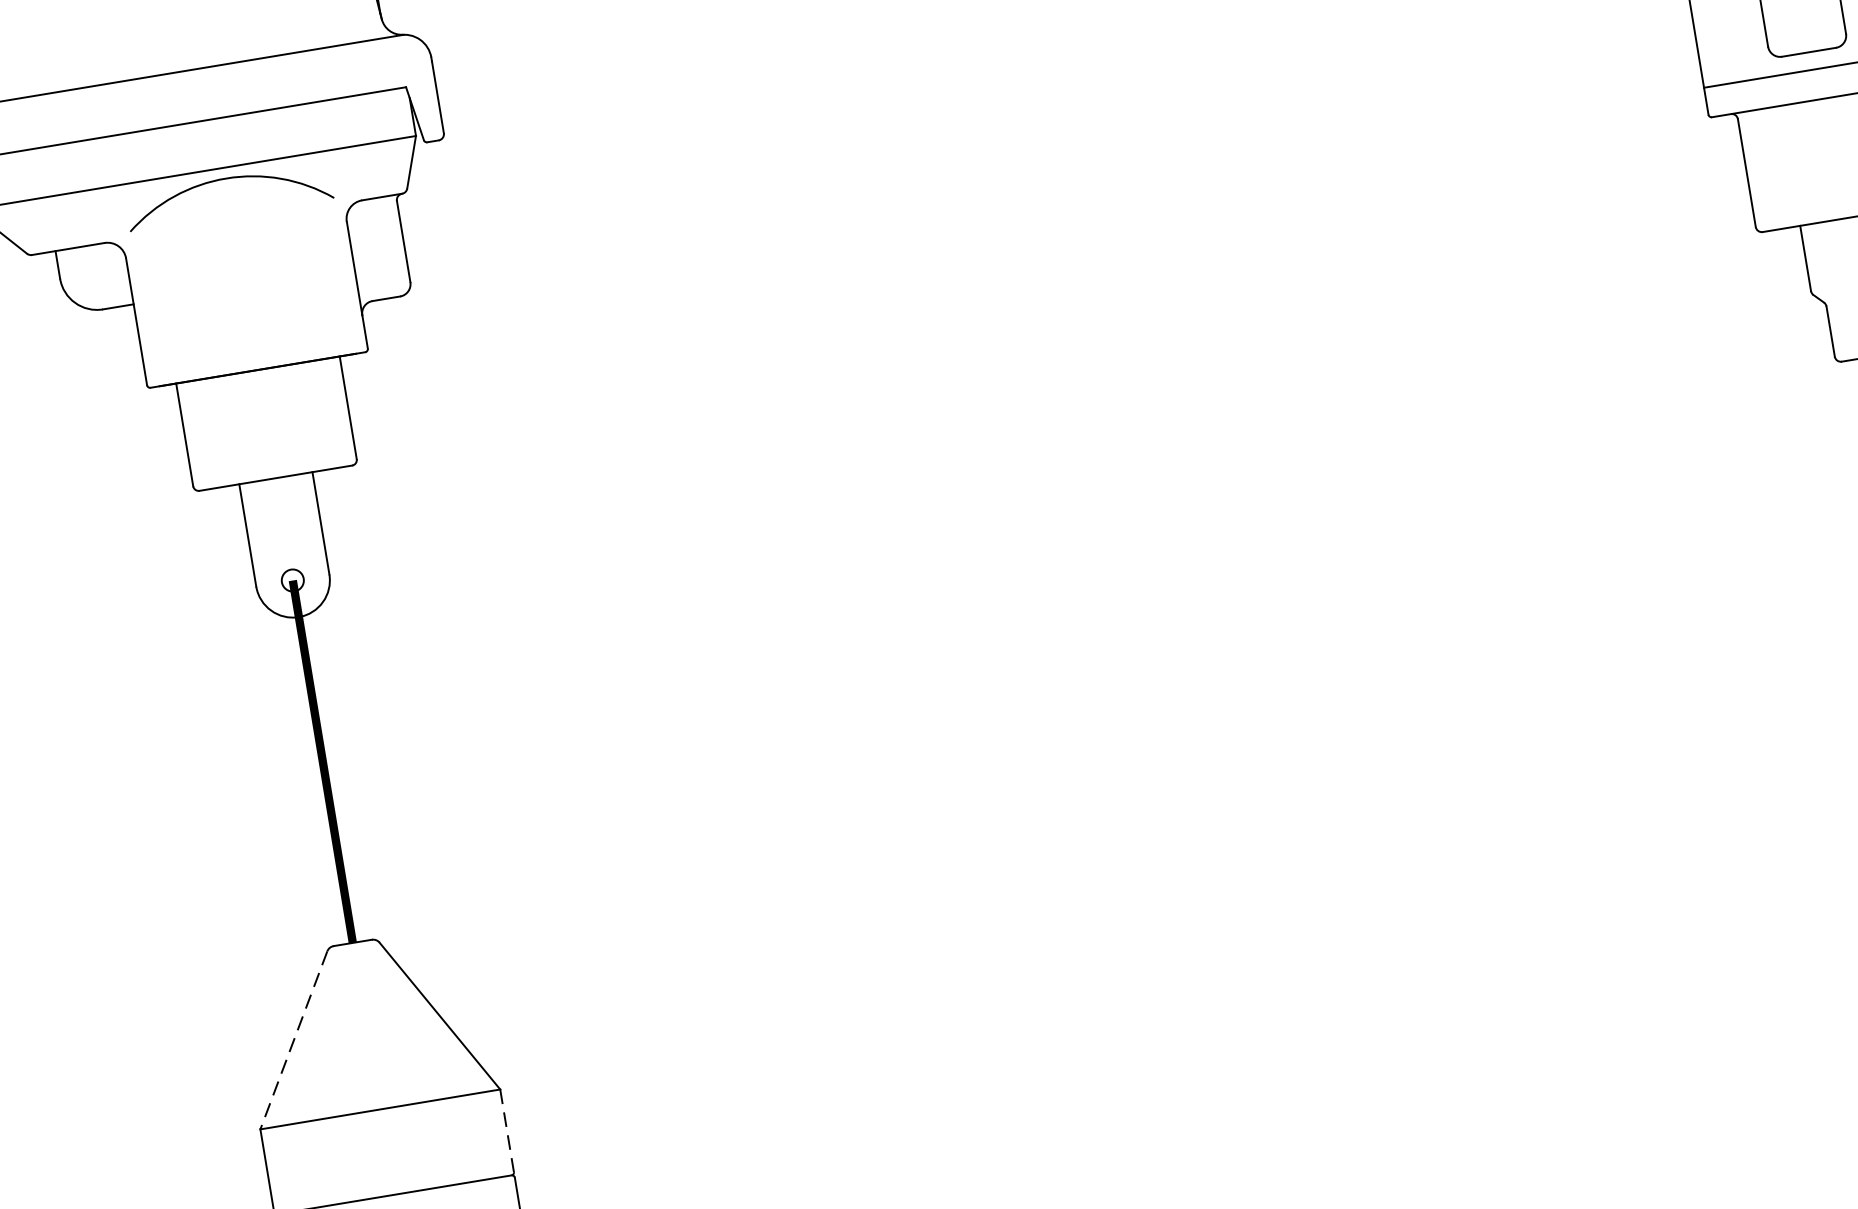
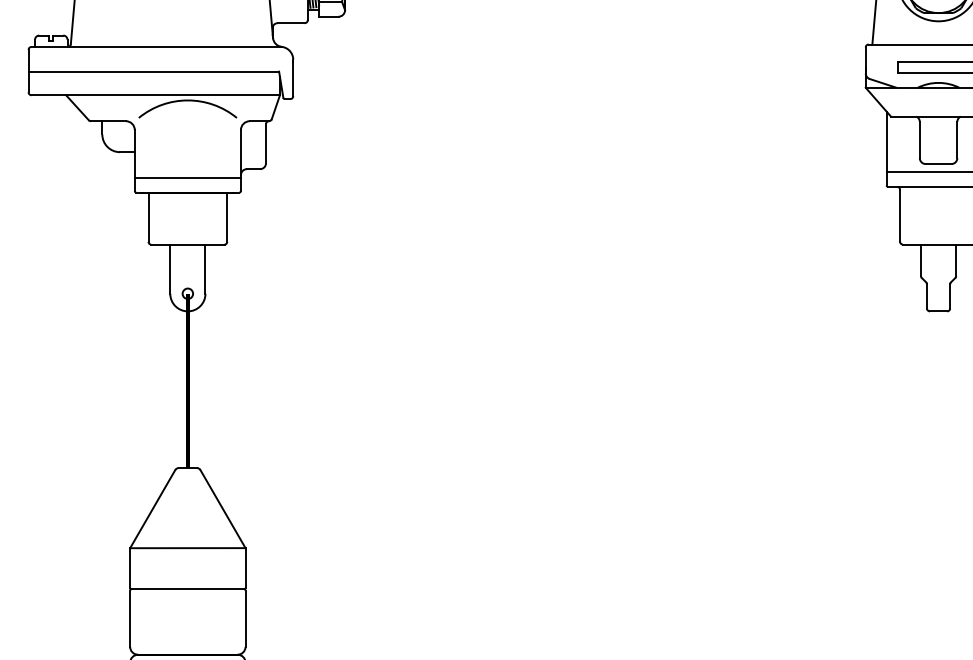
line: (251, 338) -> (187, 177), added
line: (293, 1041) -> (152, 509), dashed -> solid
line: (507, 1131) -> (245, 568), dashed -> solid

